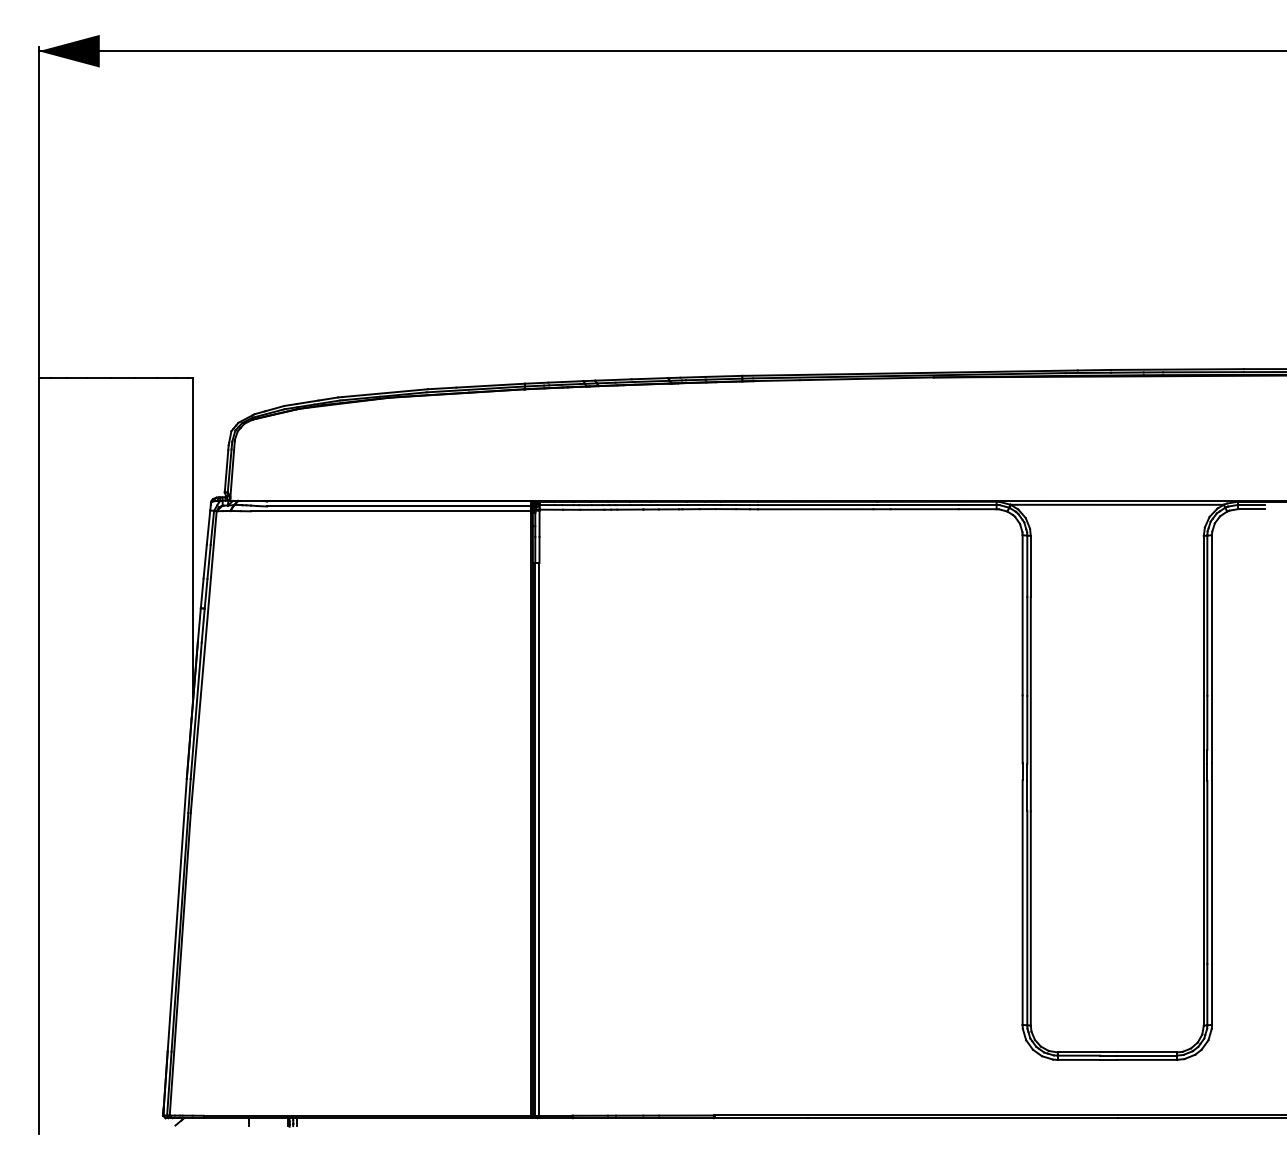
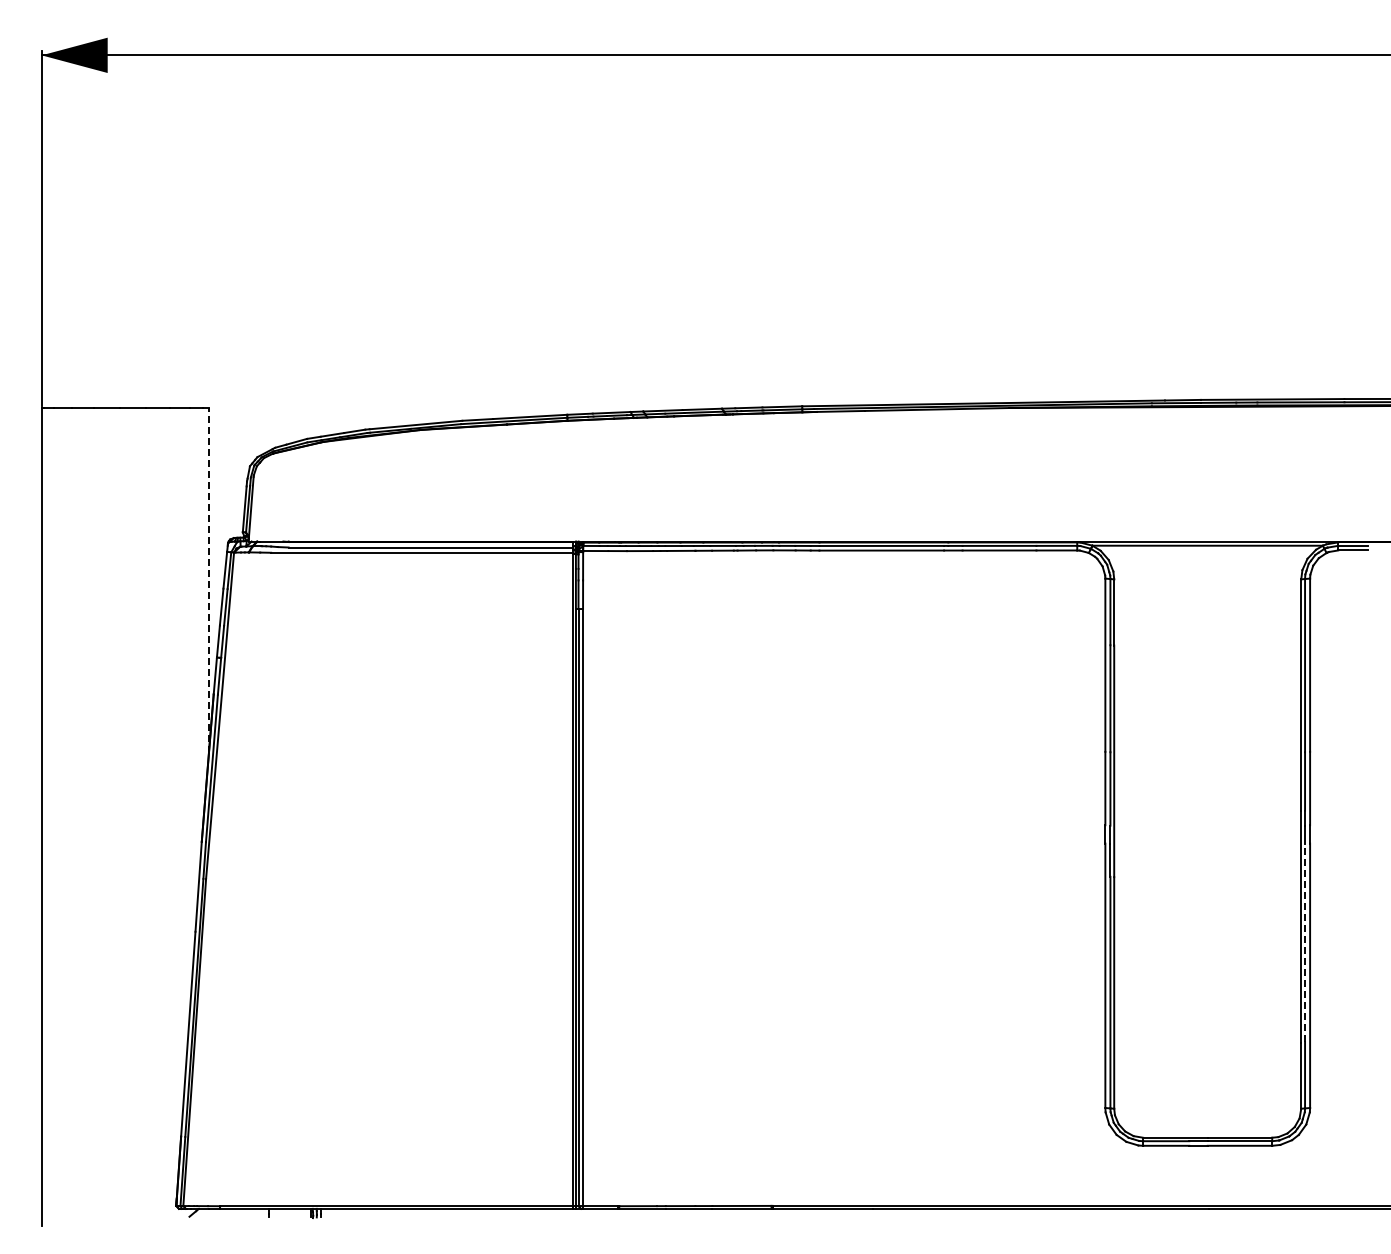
line: (193, 536) -> (208, 580), solid -> dashed
line: (1207, 871) -> (1305, 942), solid -> dashed

